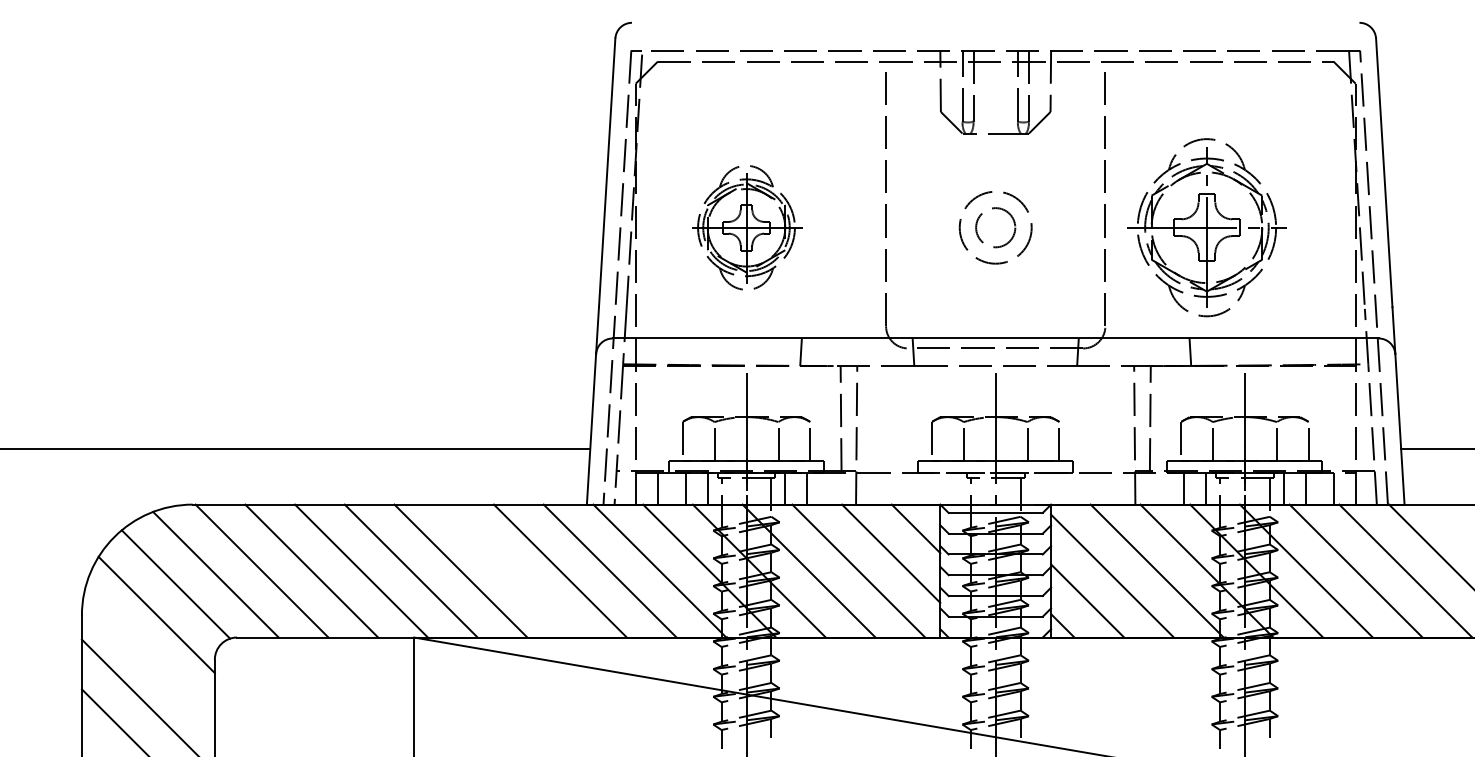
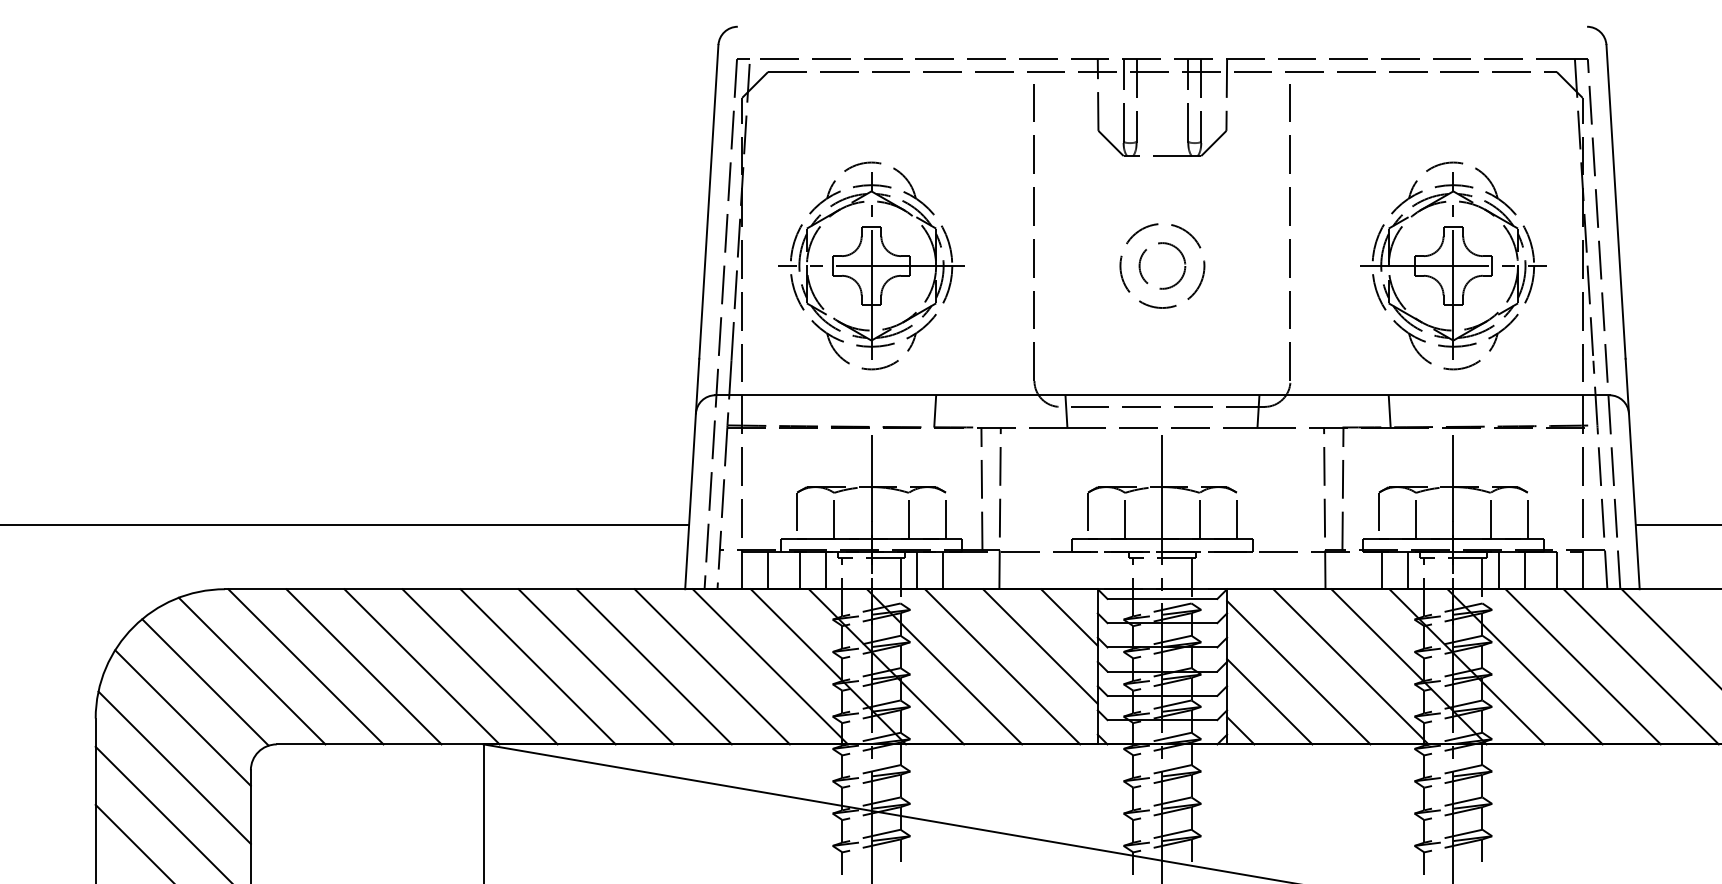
part: (746, 227) -> (871, 265), size x1.43
part: (1206, 227) -> (1452, 265), moved
line: (510, 570) -> (596, 666), added
line: (149, 657) -> (174, 767), added

